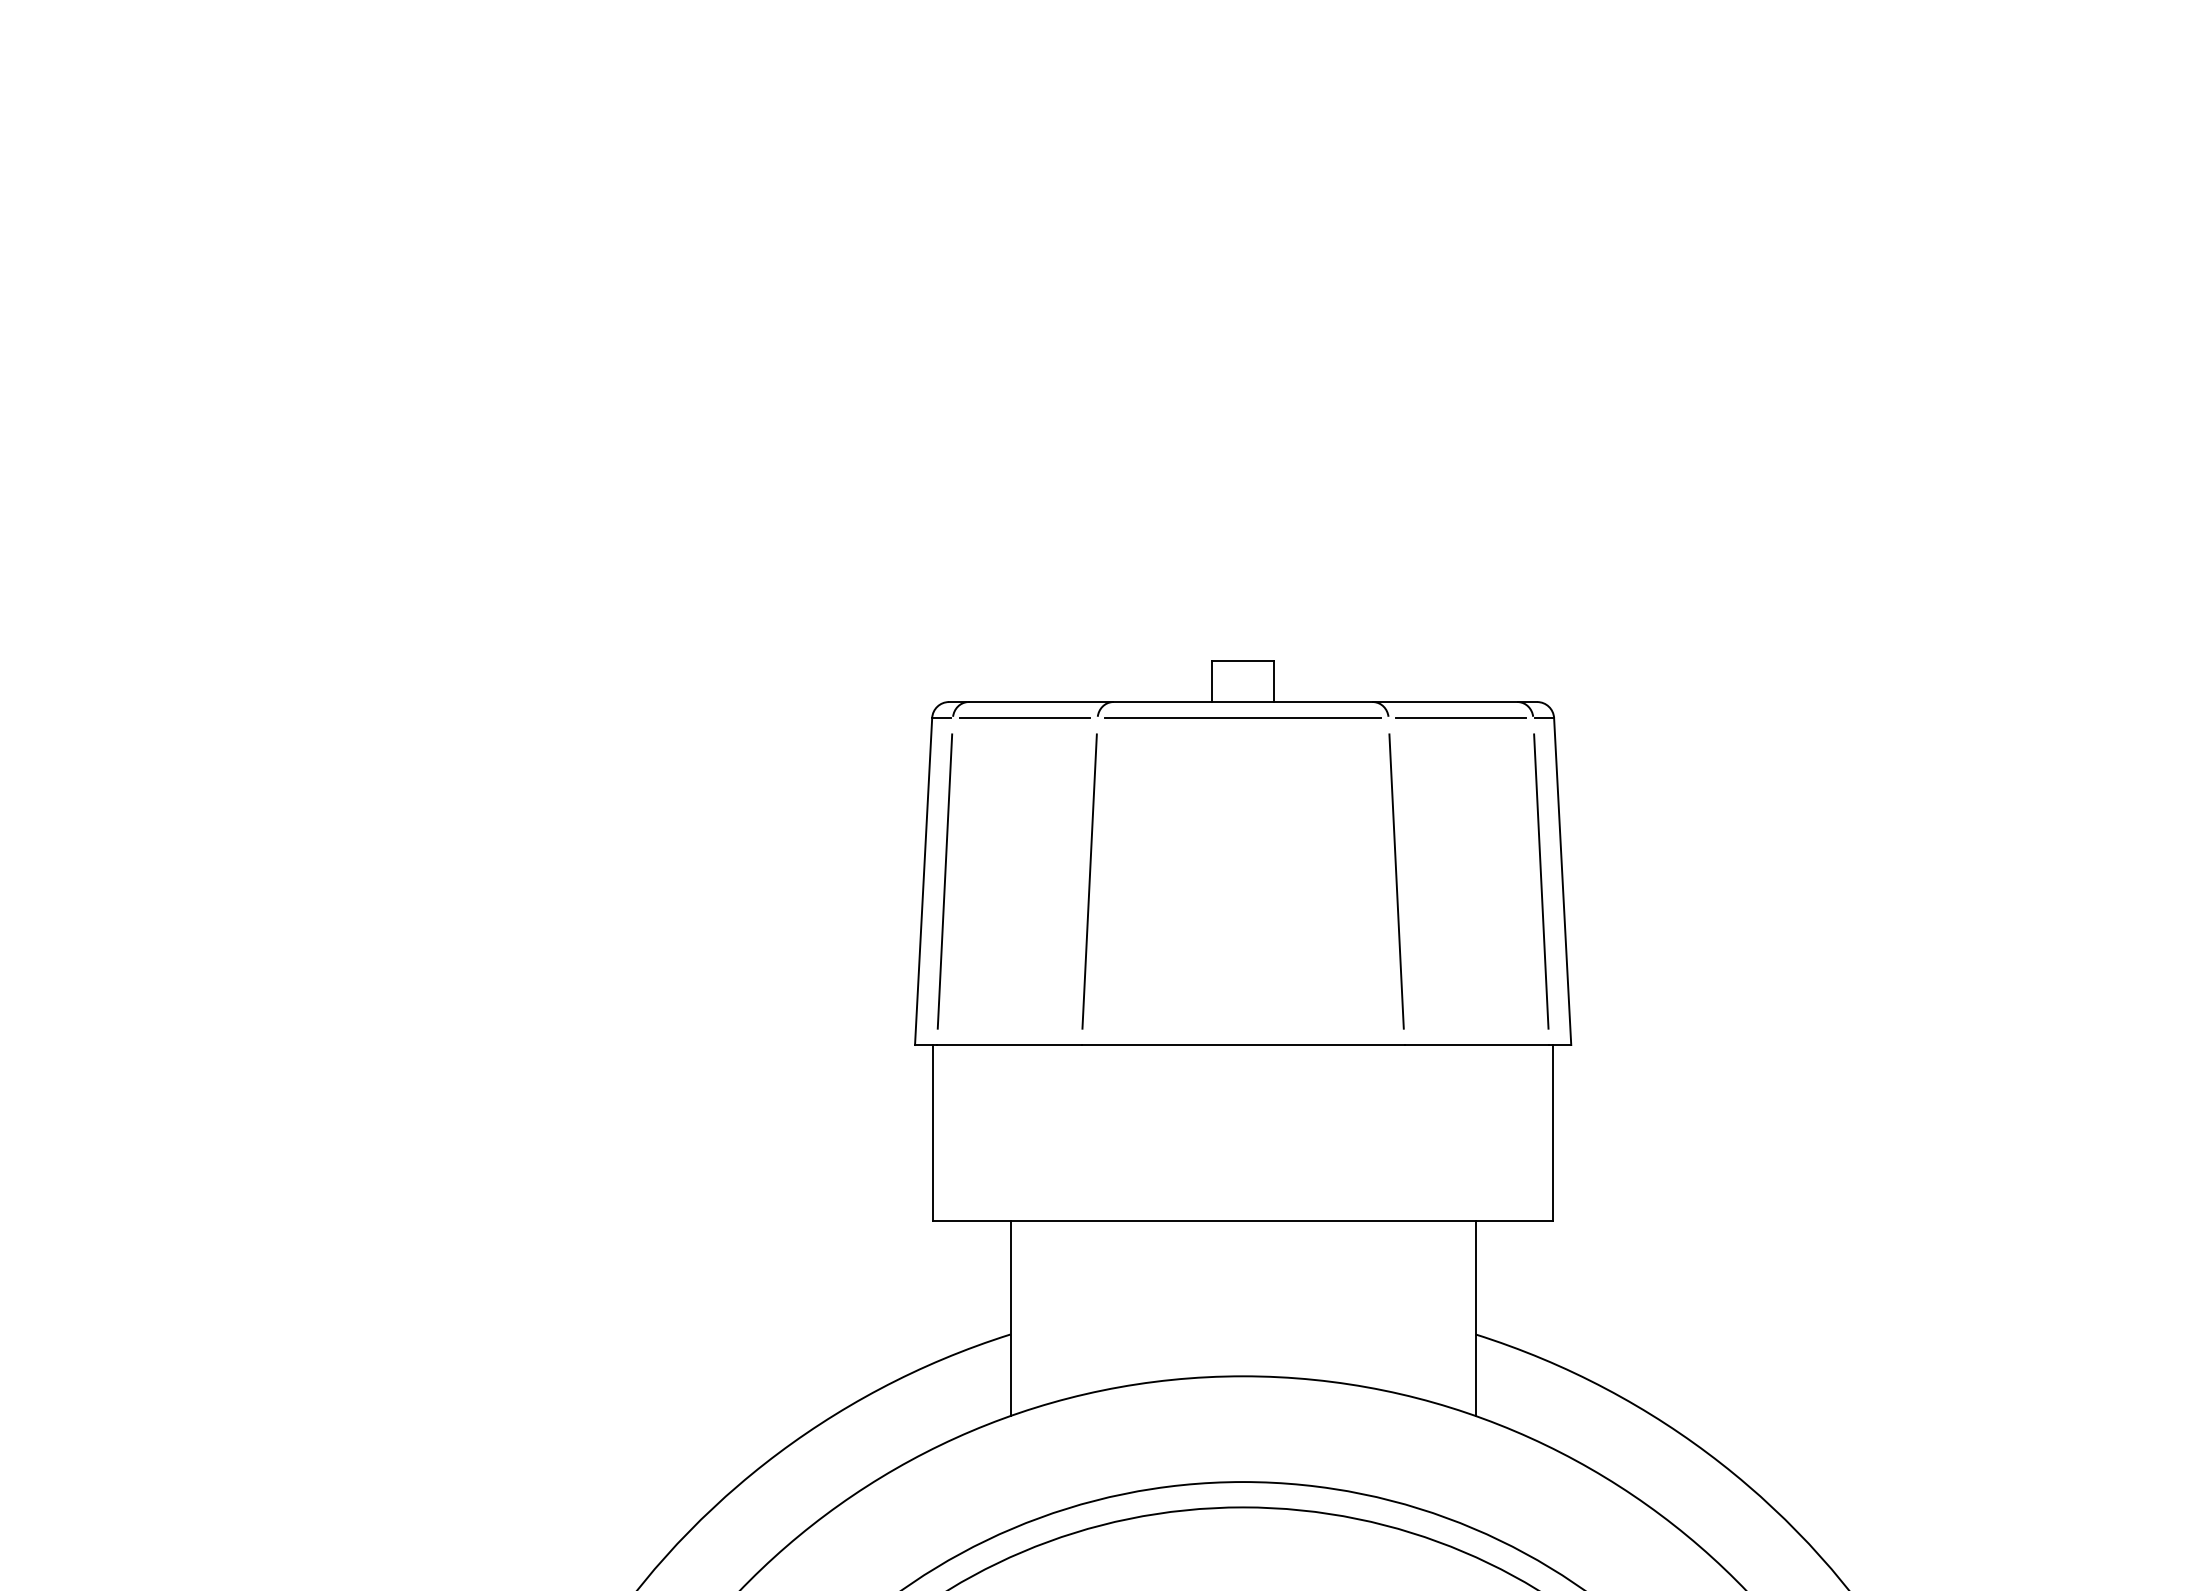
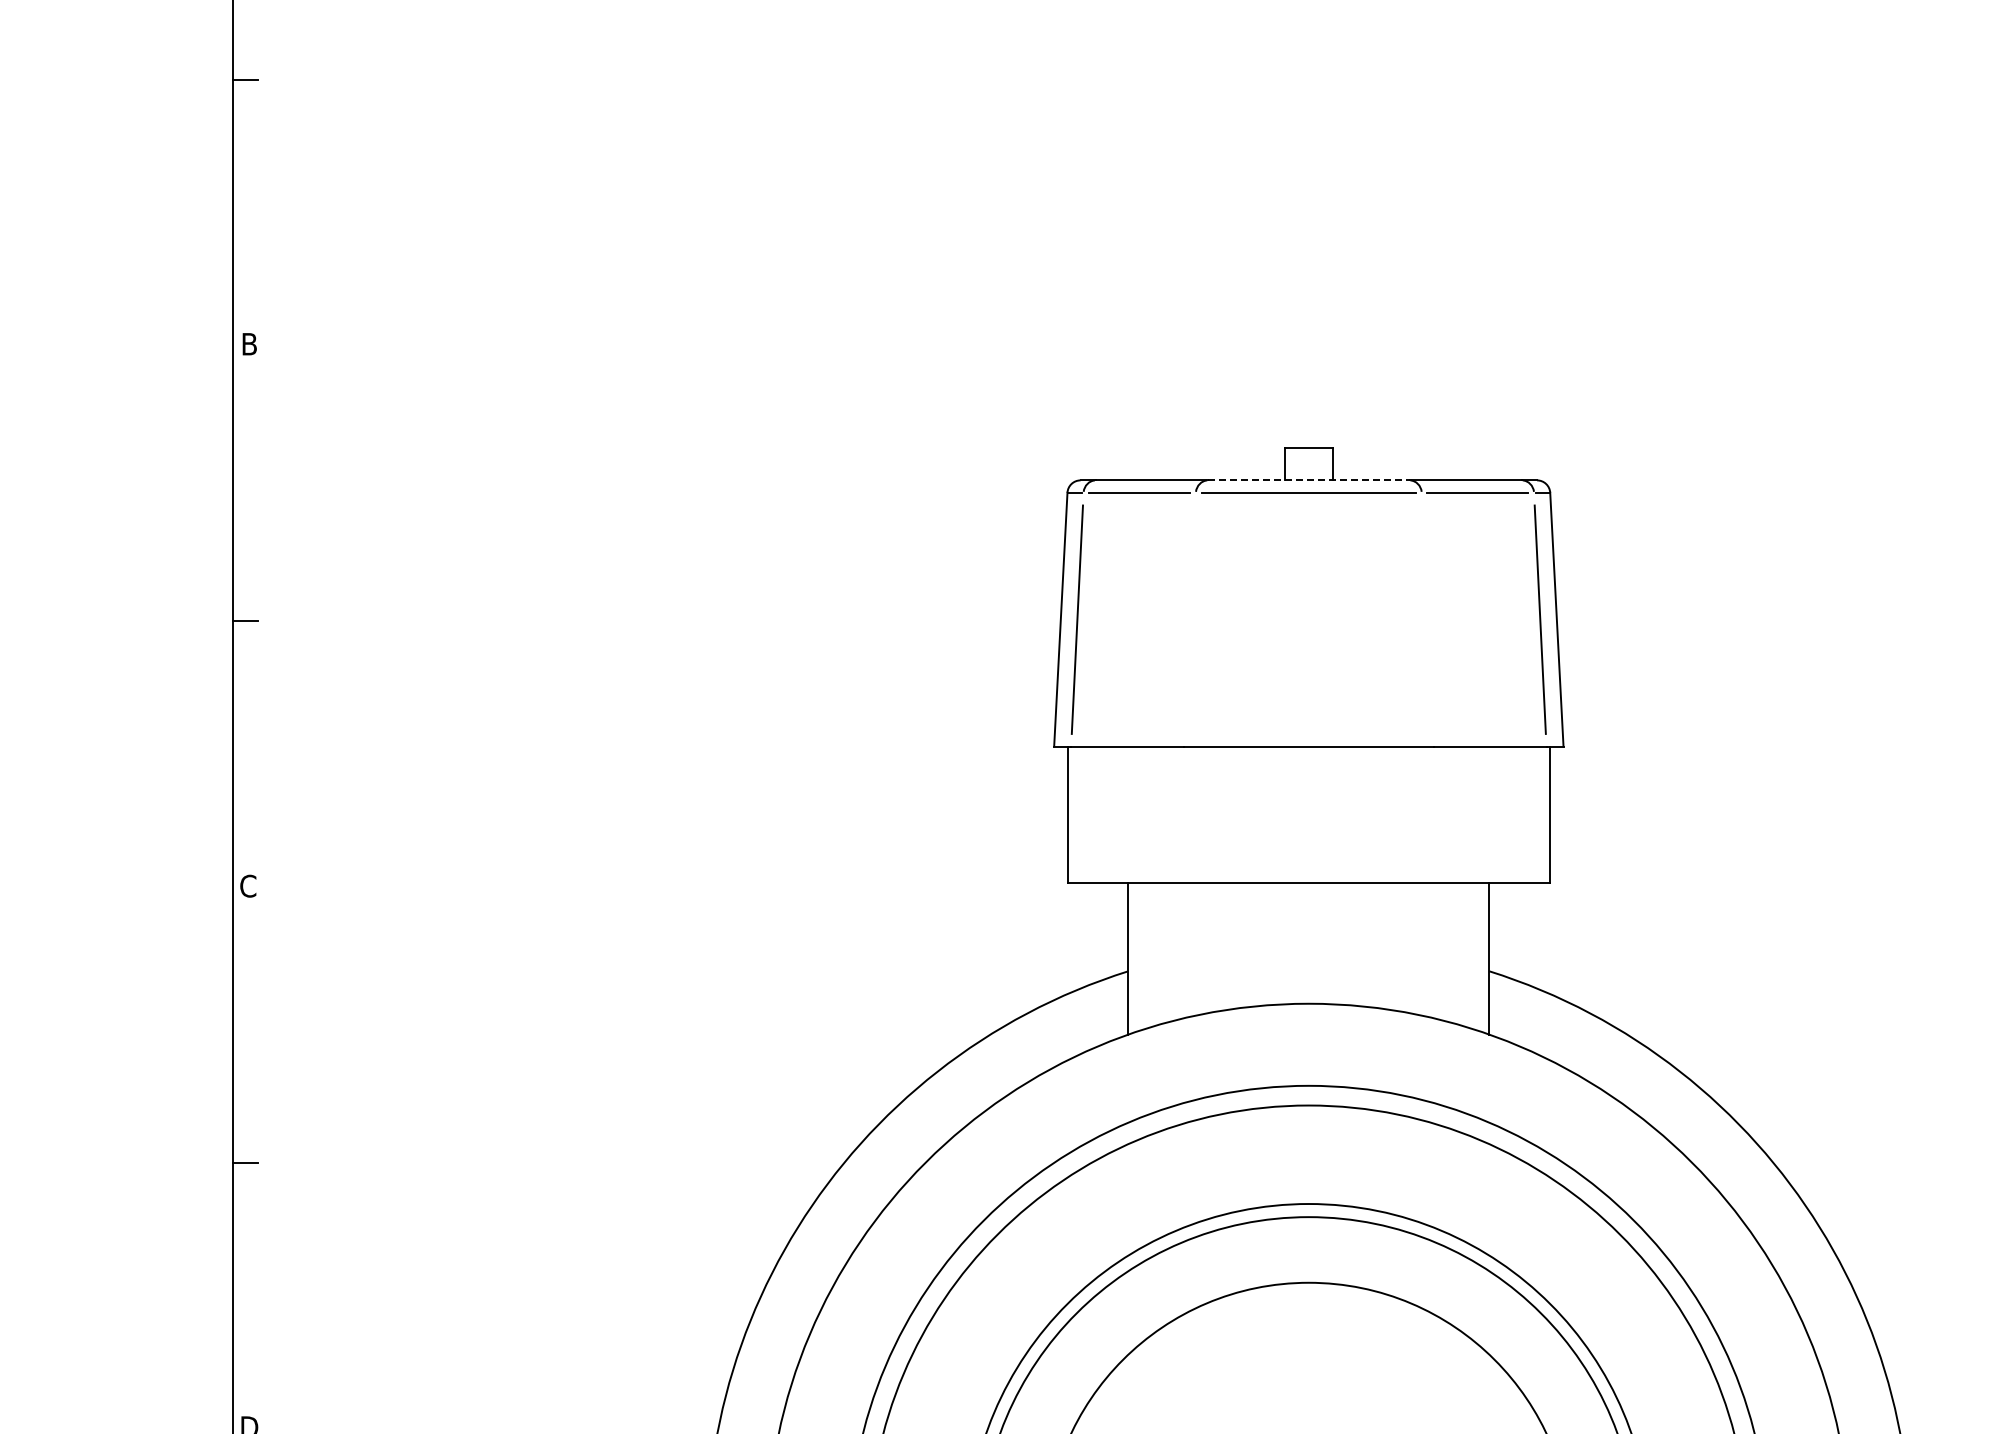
line: (1242, 702) -> (1308, 480), solid -> dashed
line: (1089, 881) -> (1189, 619), removed
line: (1395, 881) -> (1427, 619), removed

